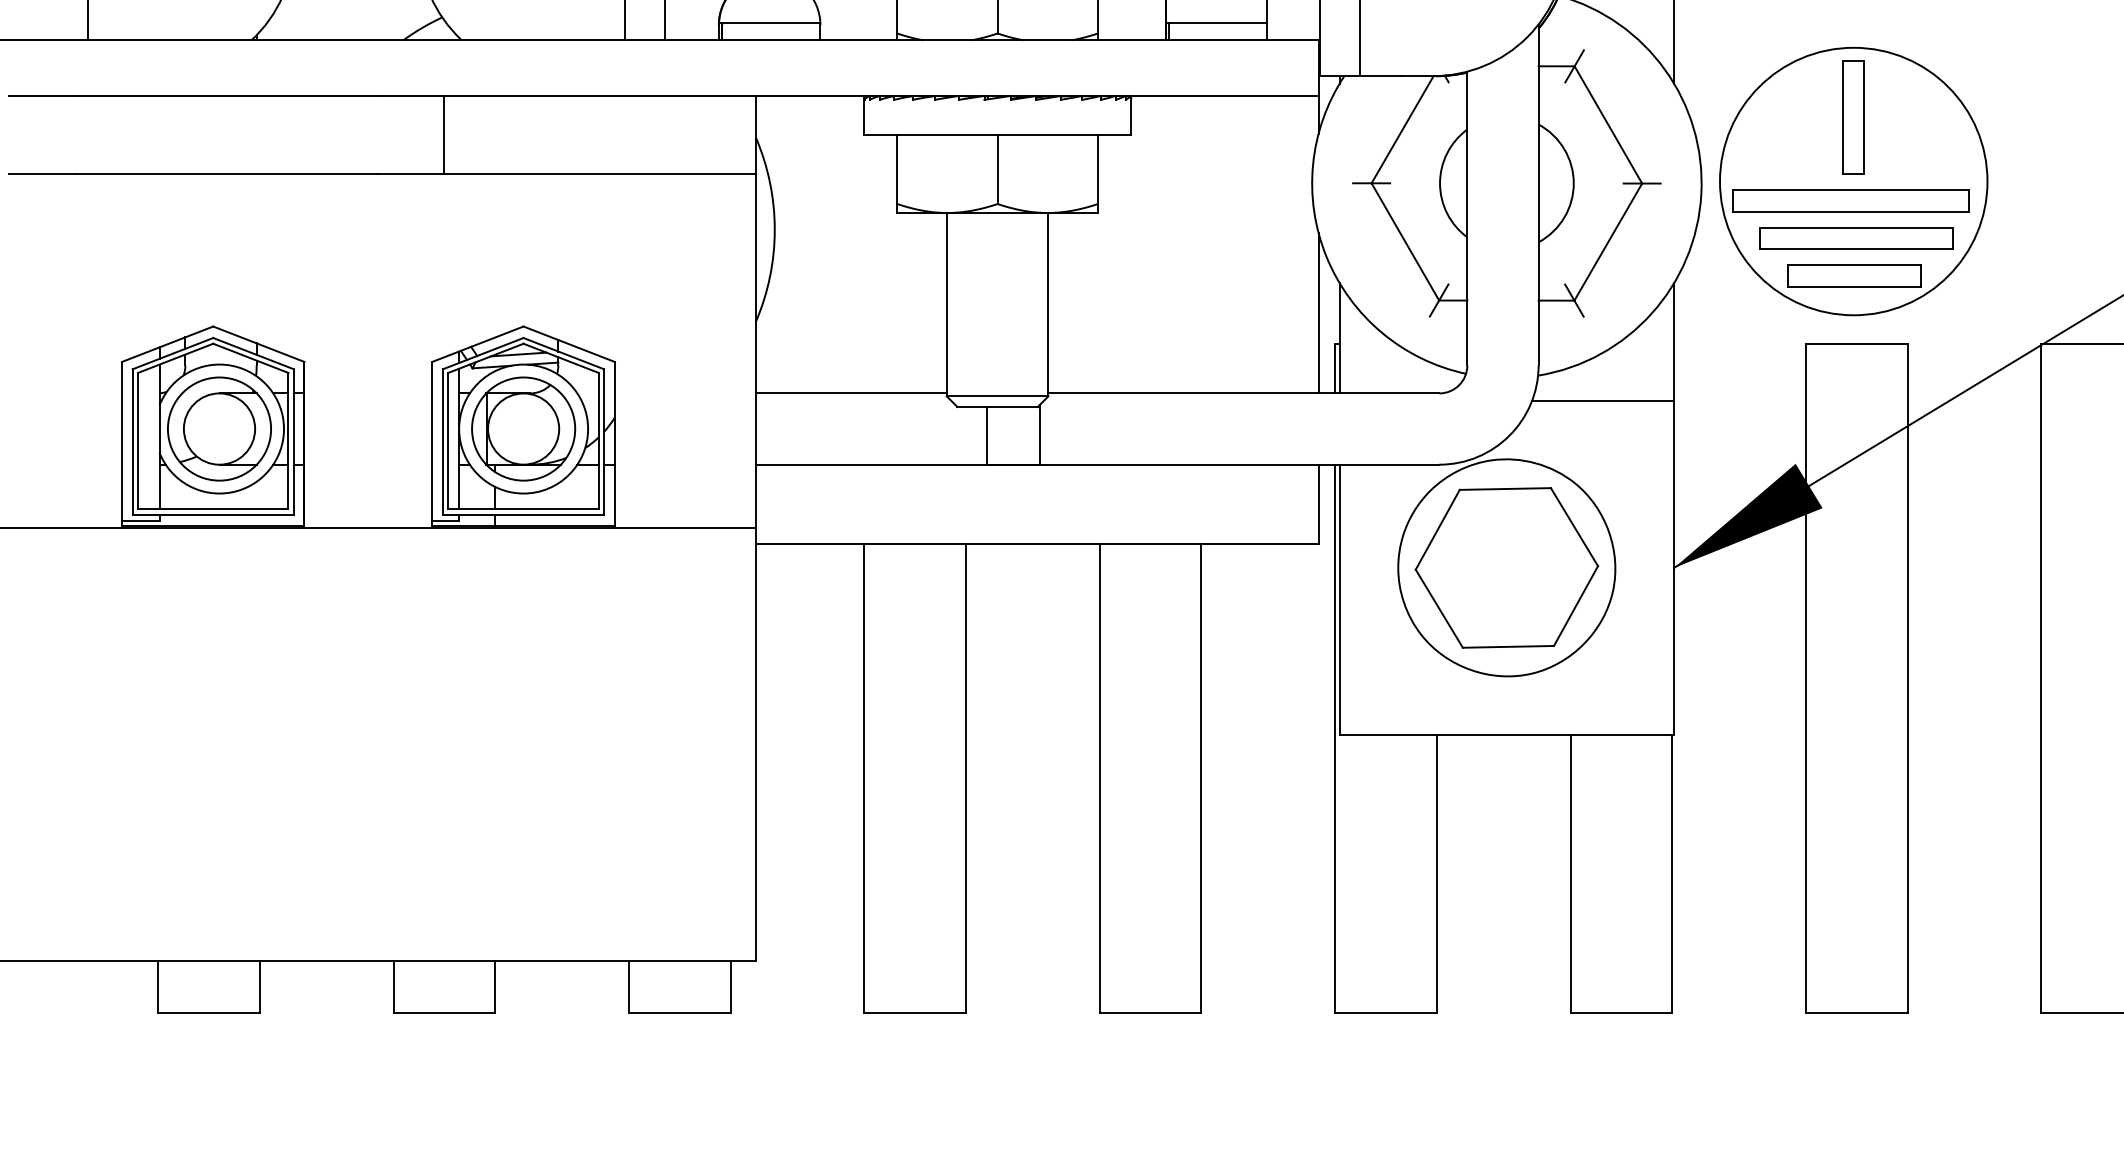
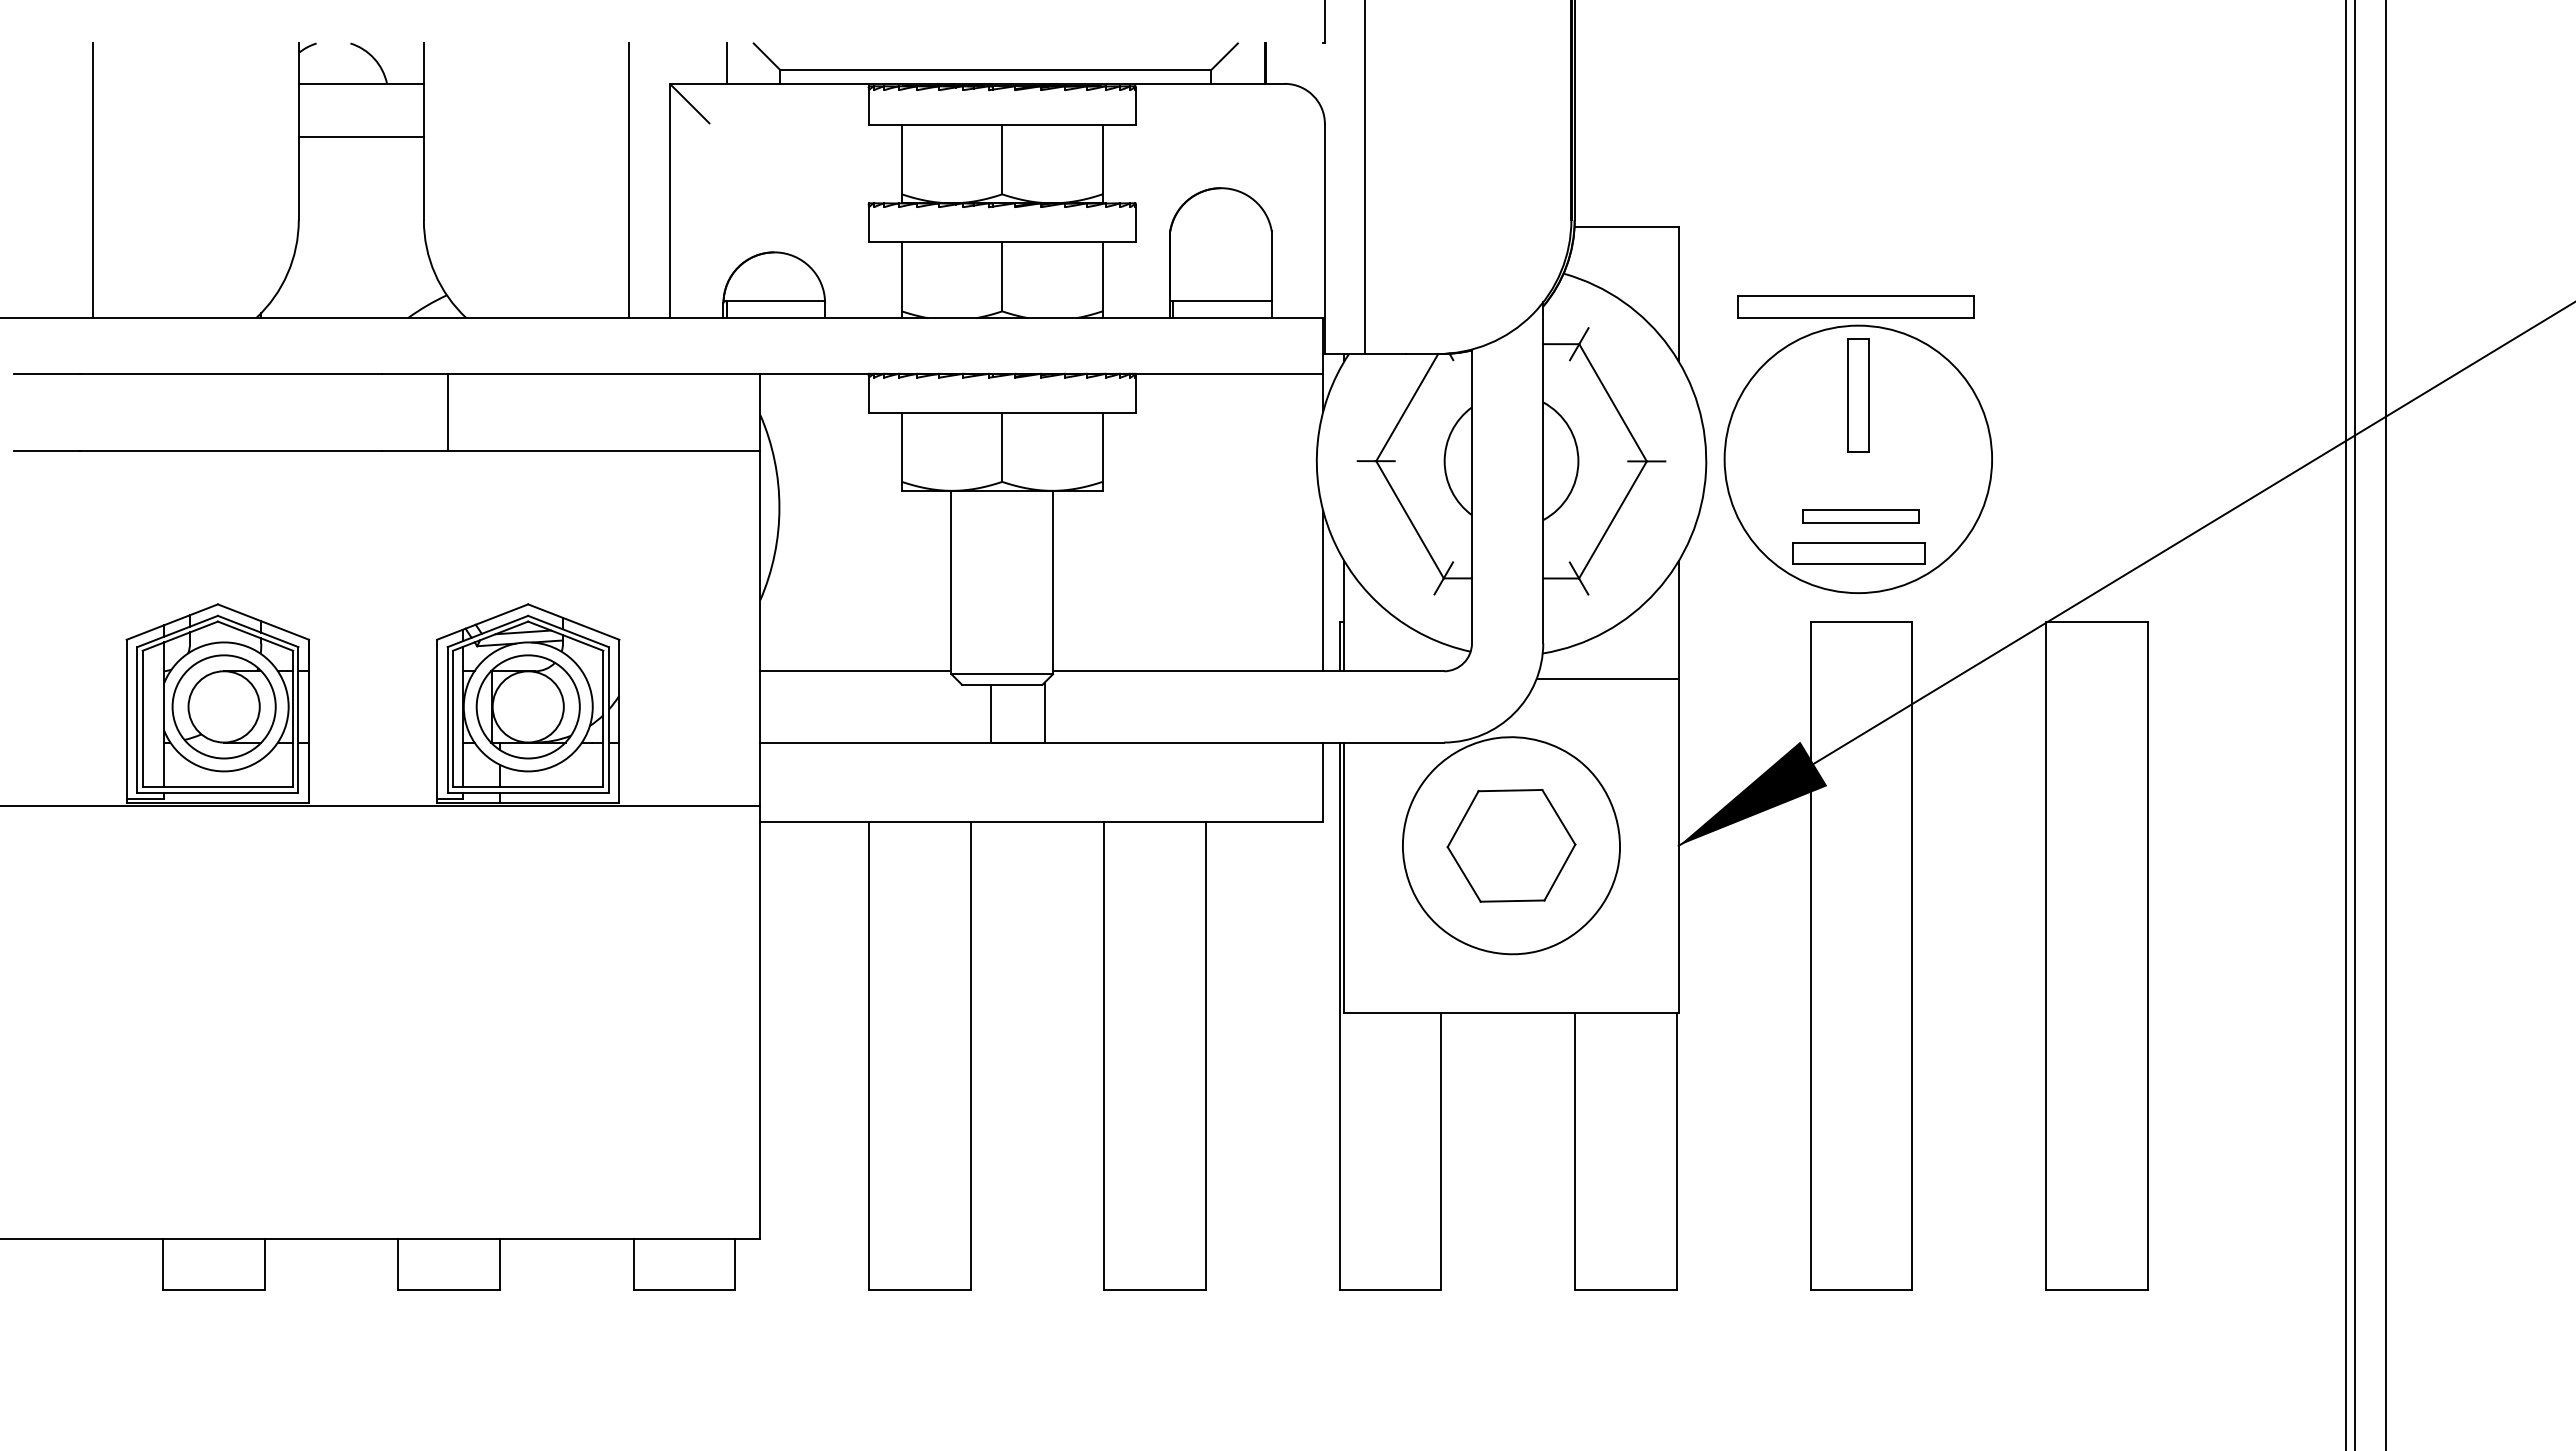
part: (1850, 200) -> (1855, 306), moved
part: (1855, 238) -> (1860, 516), size x0.6
part: (1506, 567) -> (1511, 845), size x0.7

